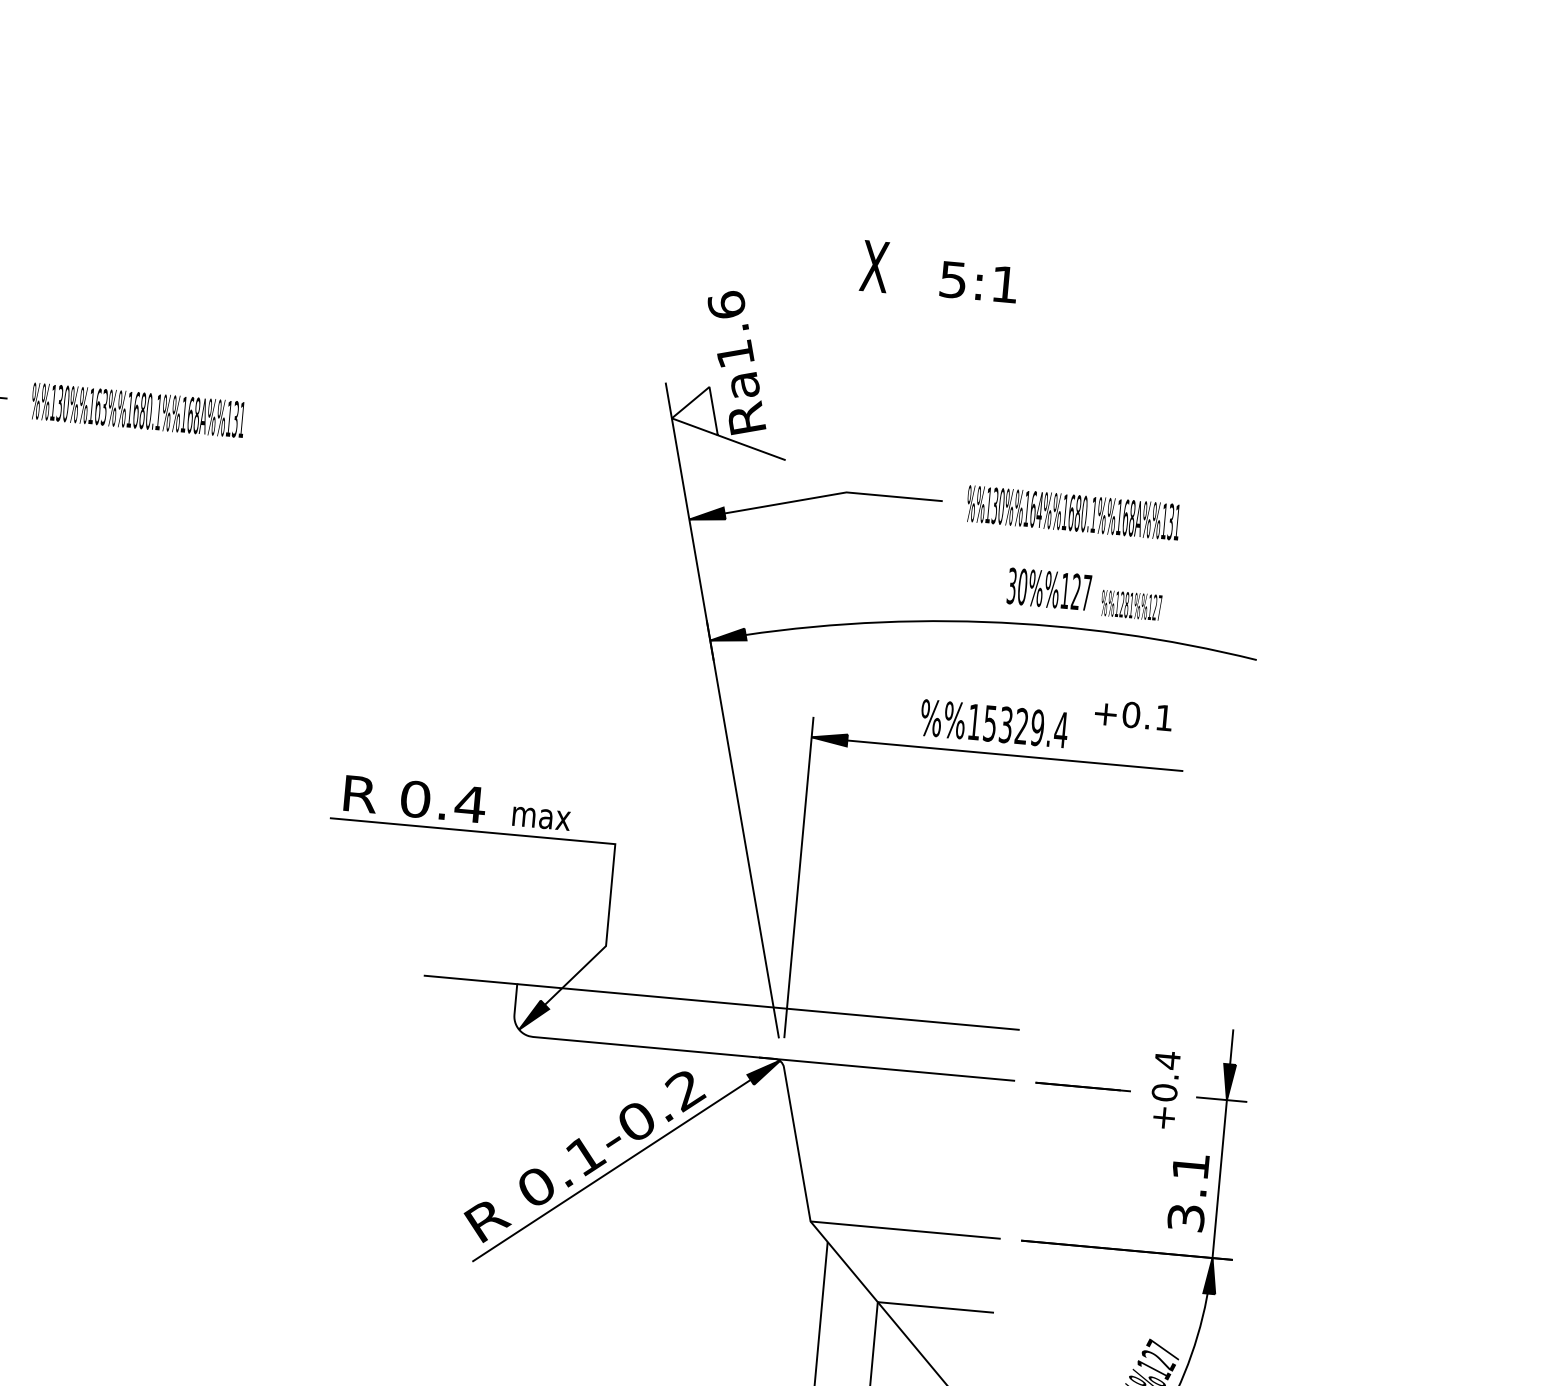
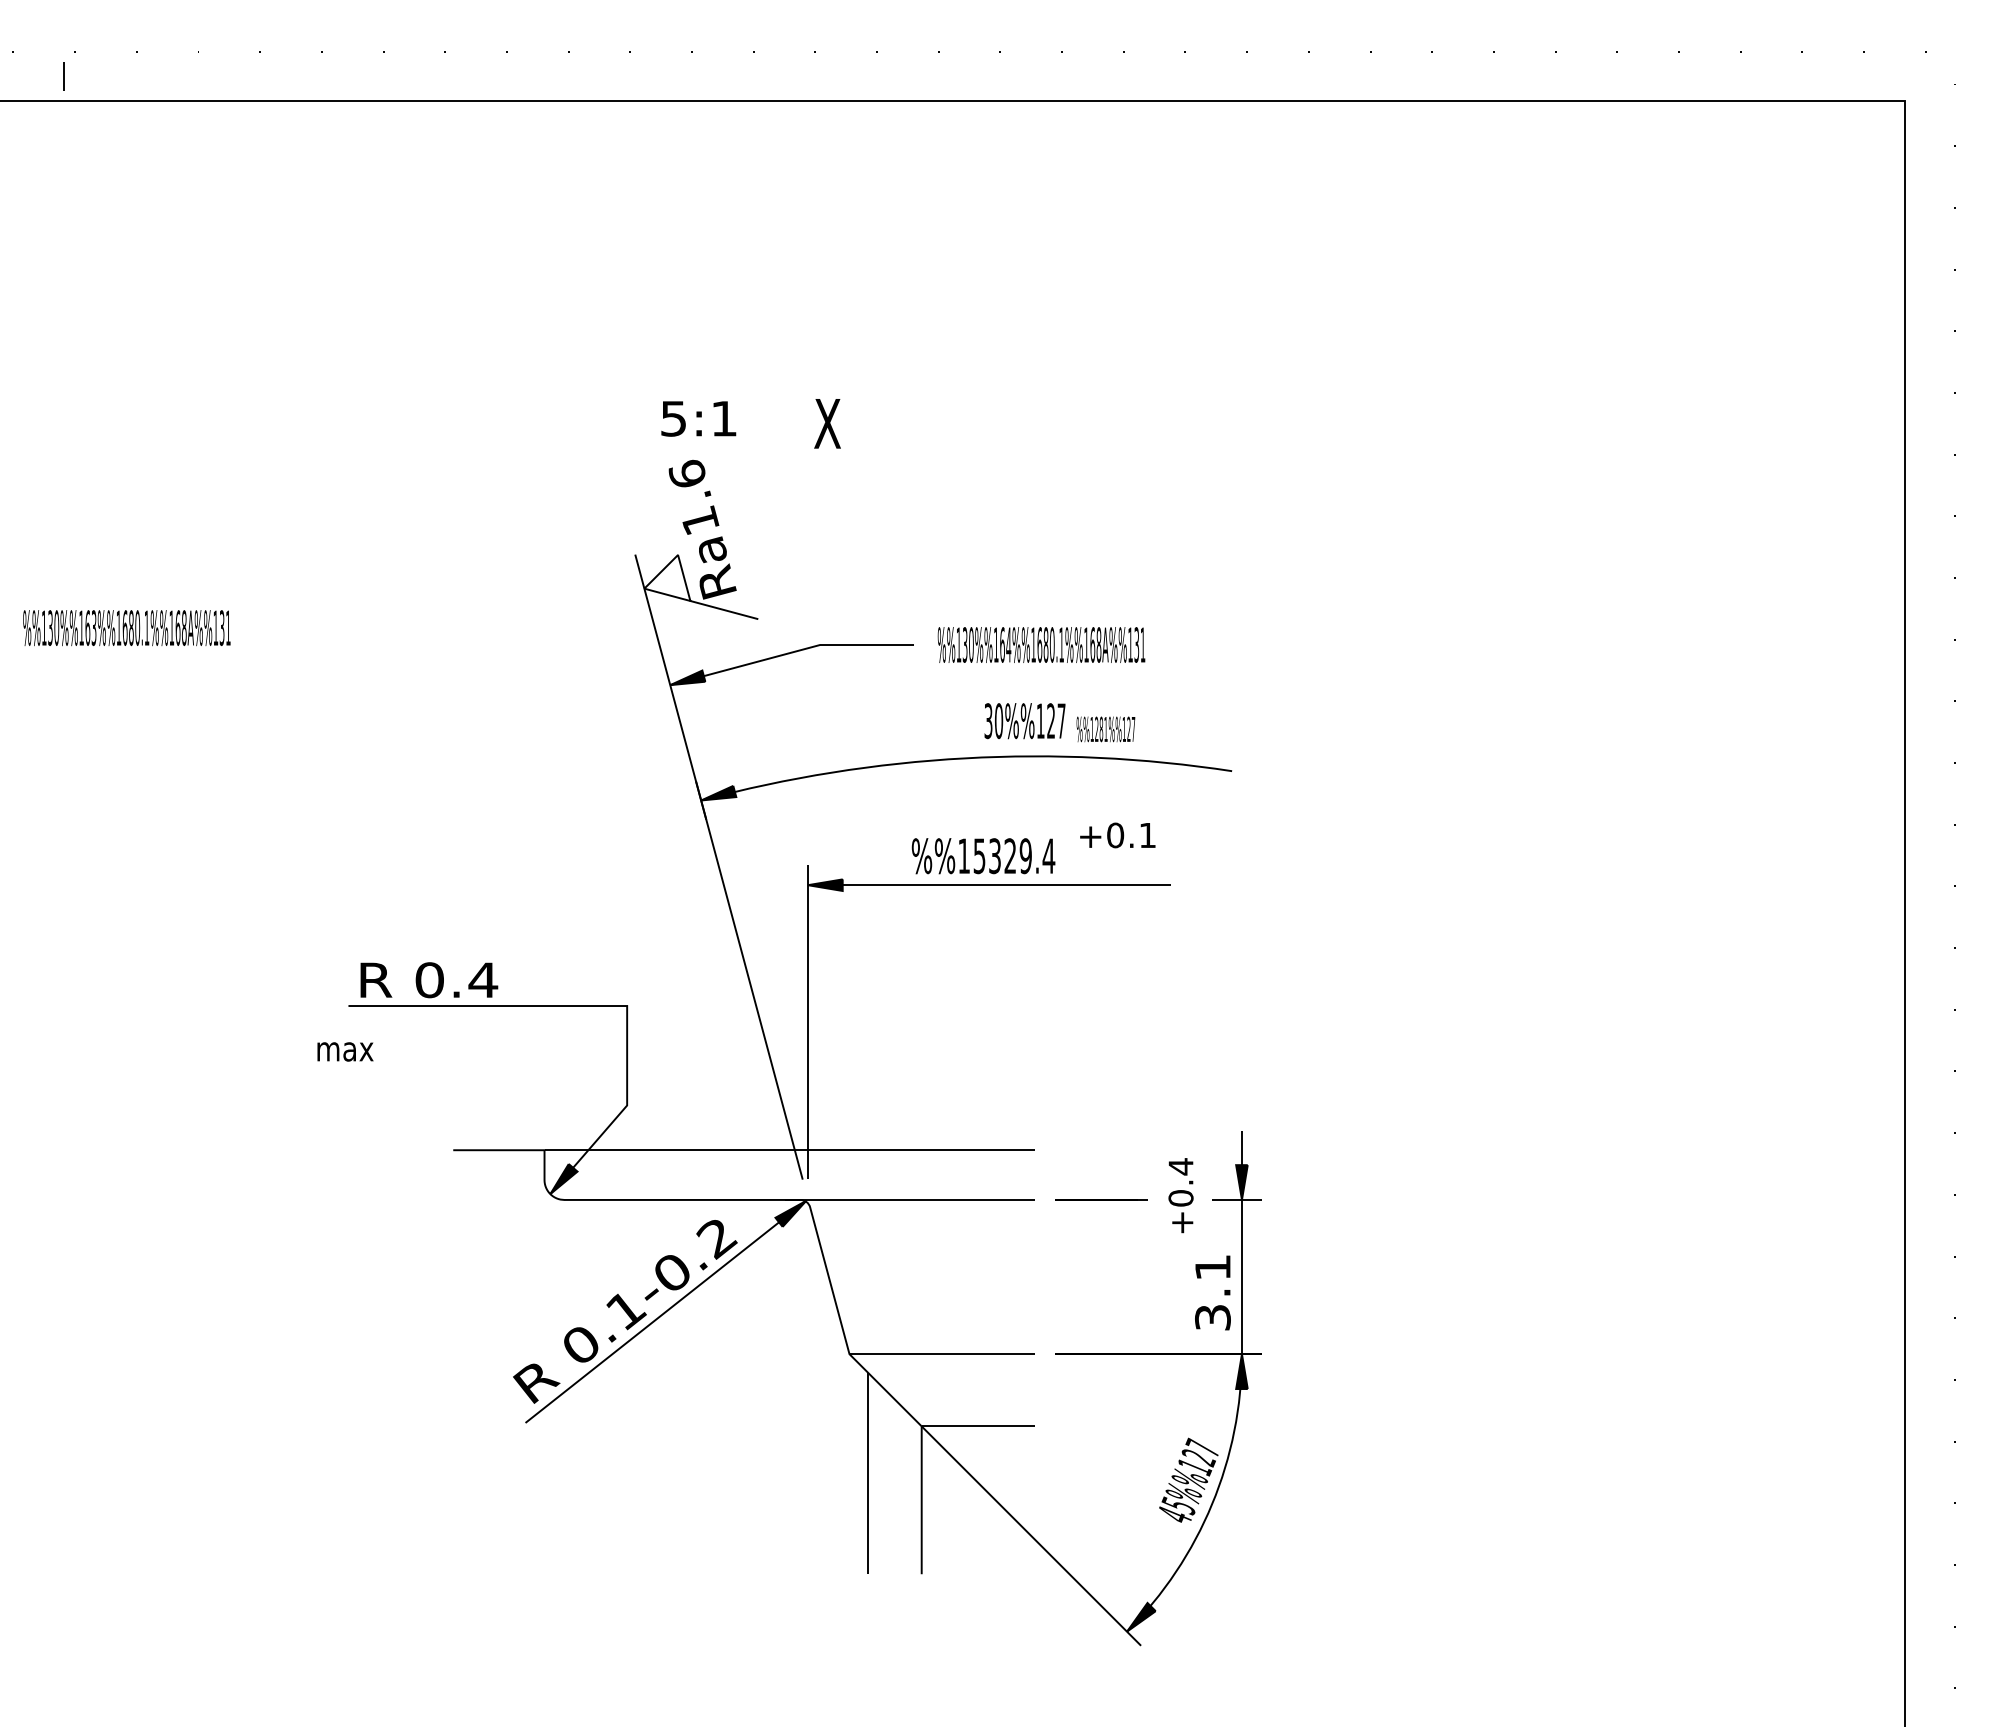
text: (978, 281) -> (698, 418), moved
text: (541, 818) -> (345, 1051), moved

